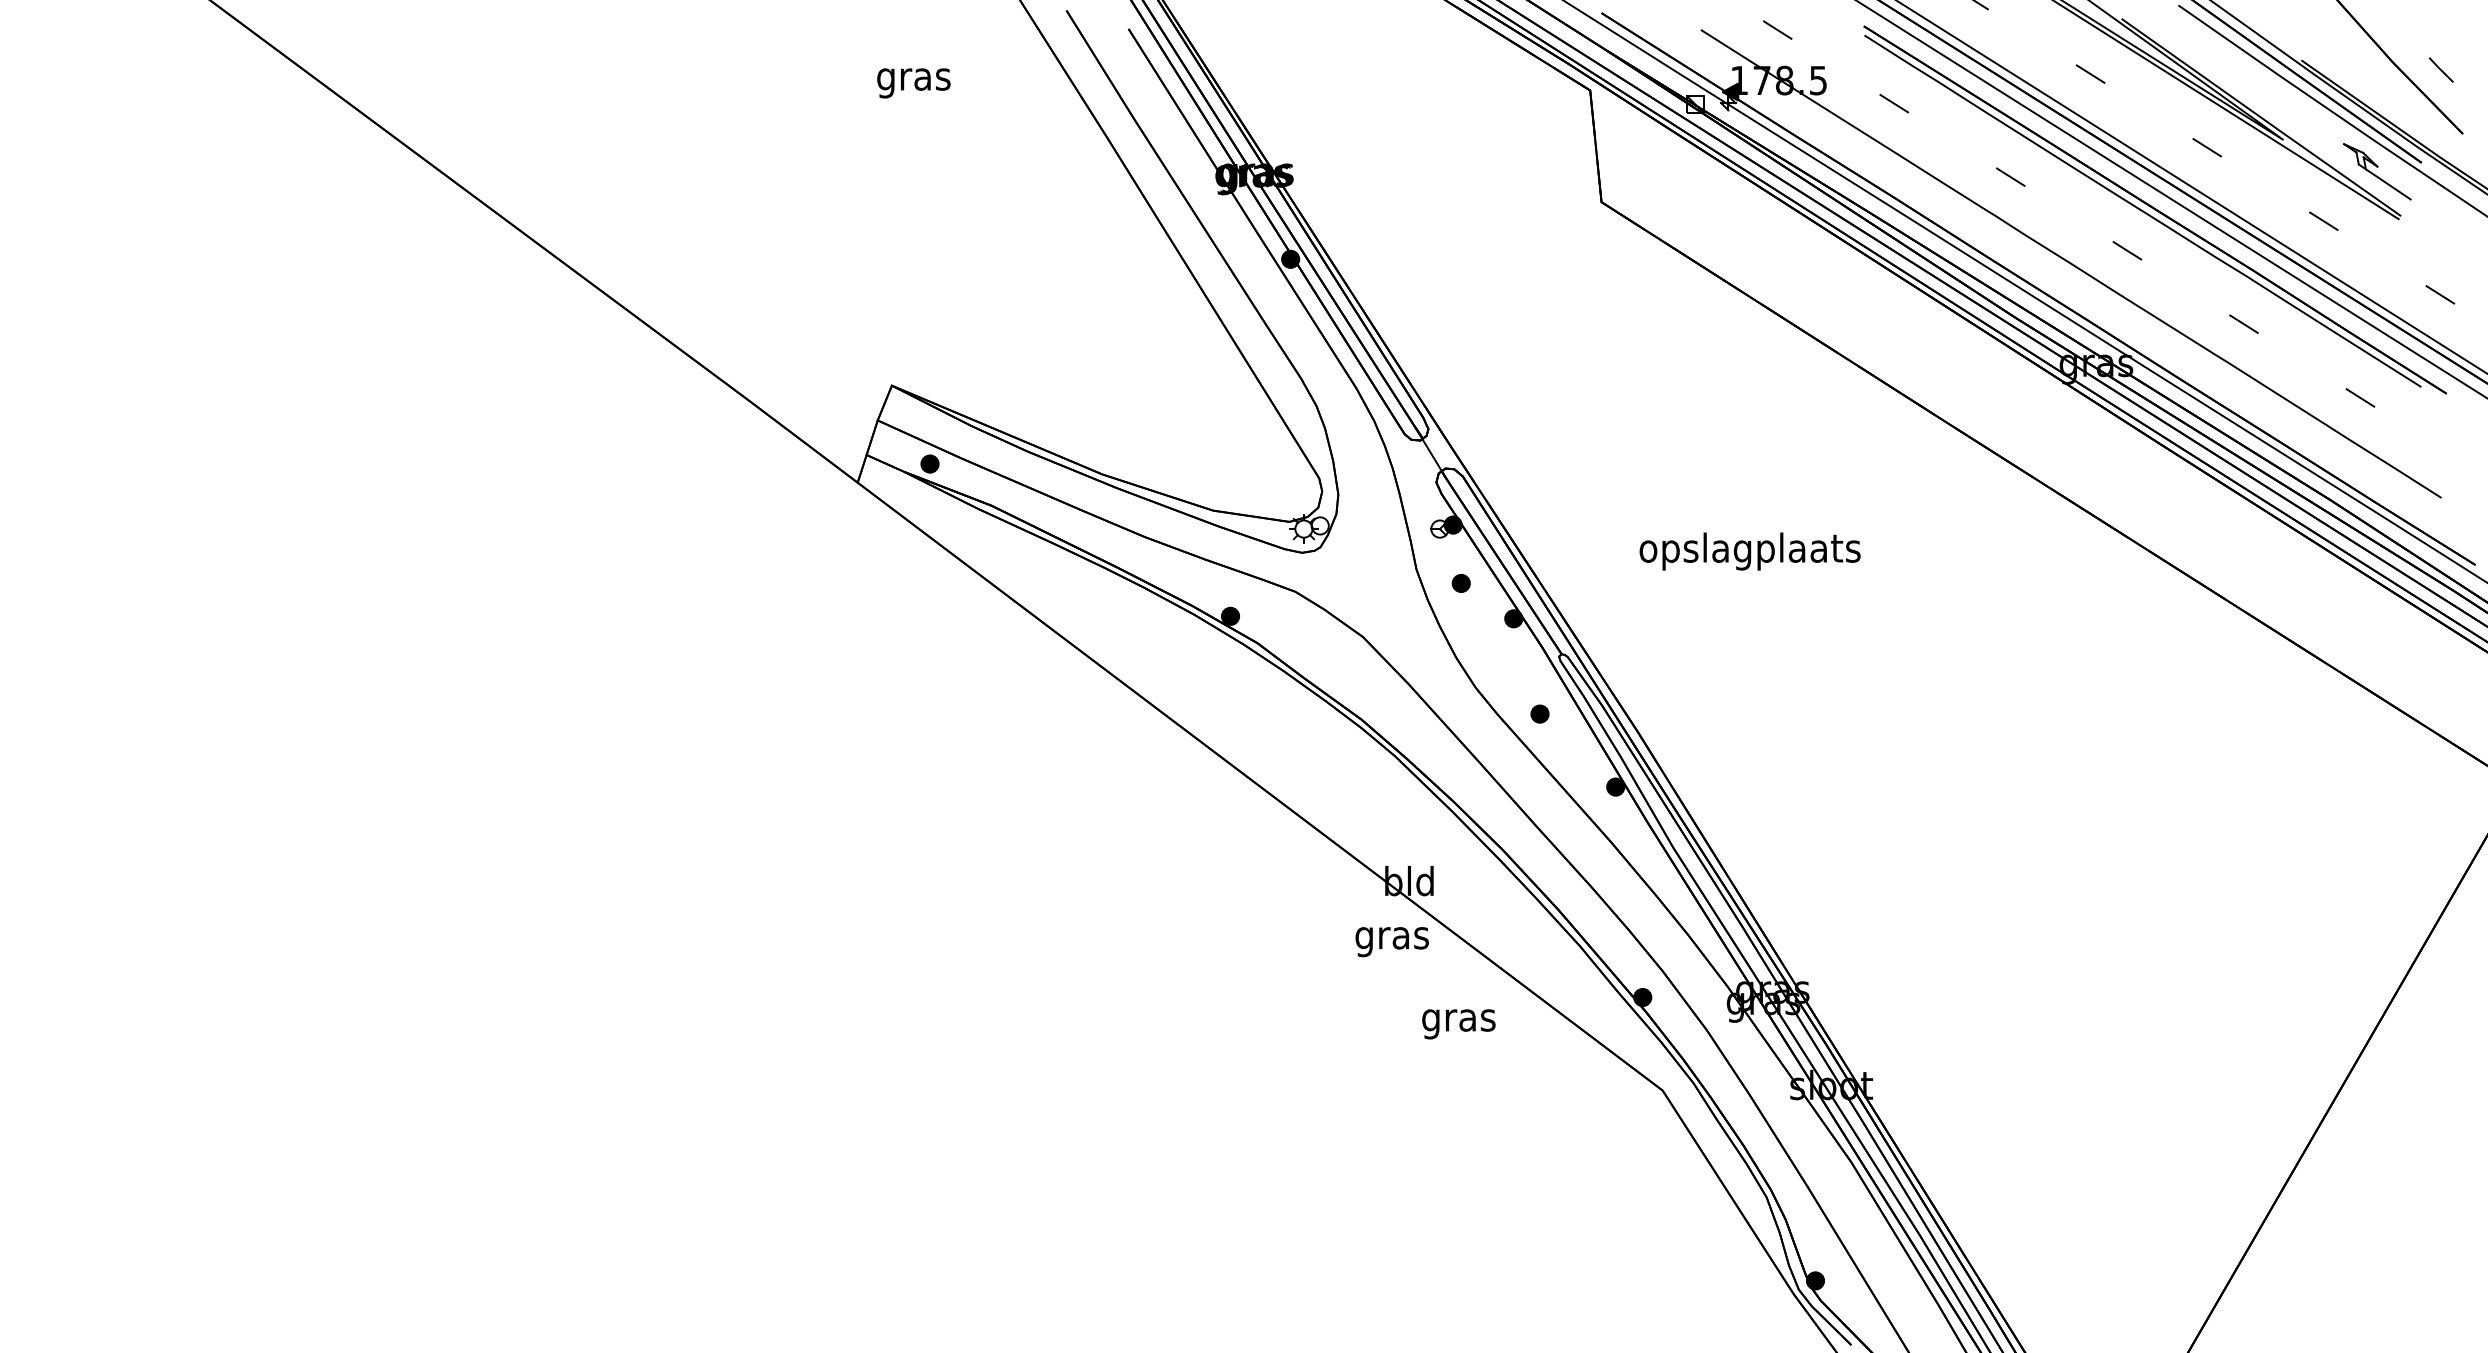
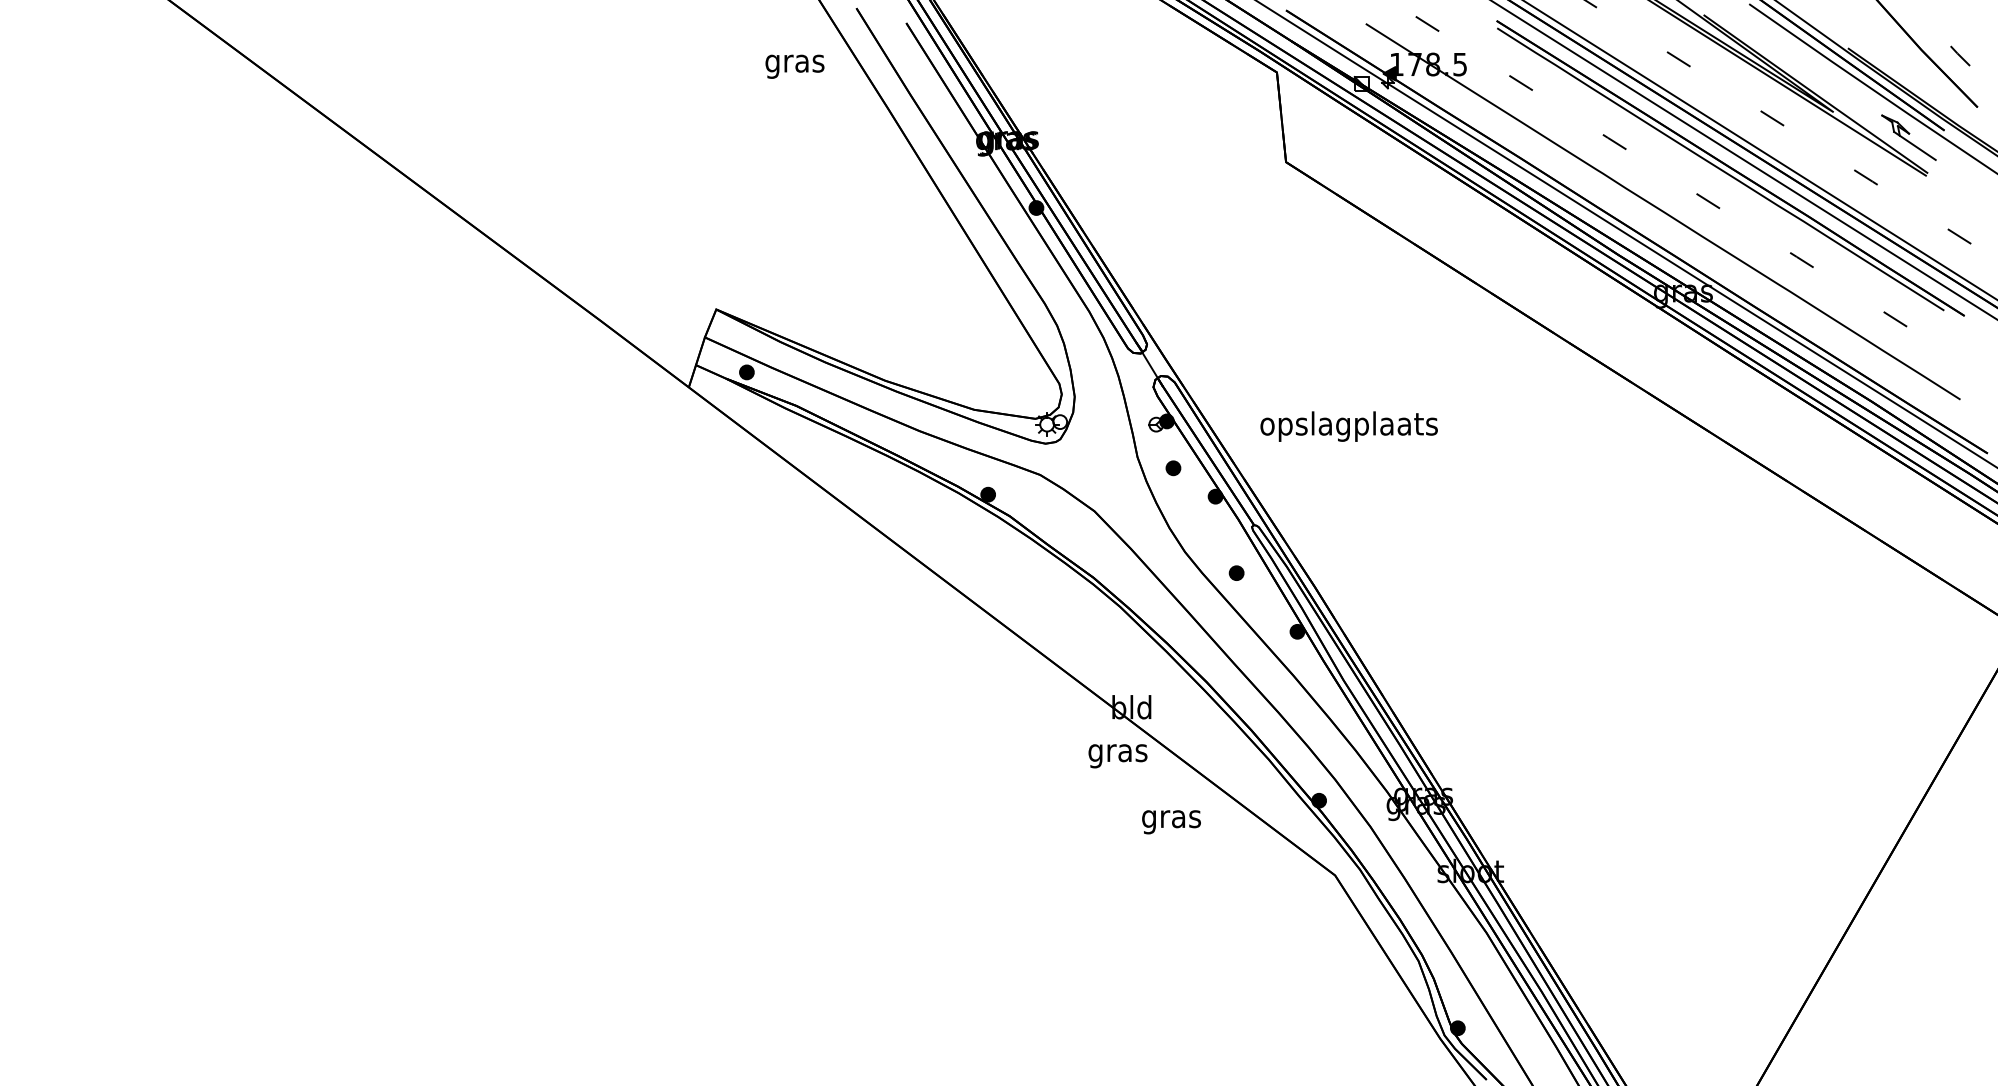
text: (913, 83) -> (794, 66), moved
text: (1749, 551) -> (1348, 426), moved

